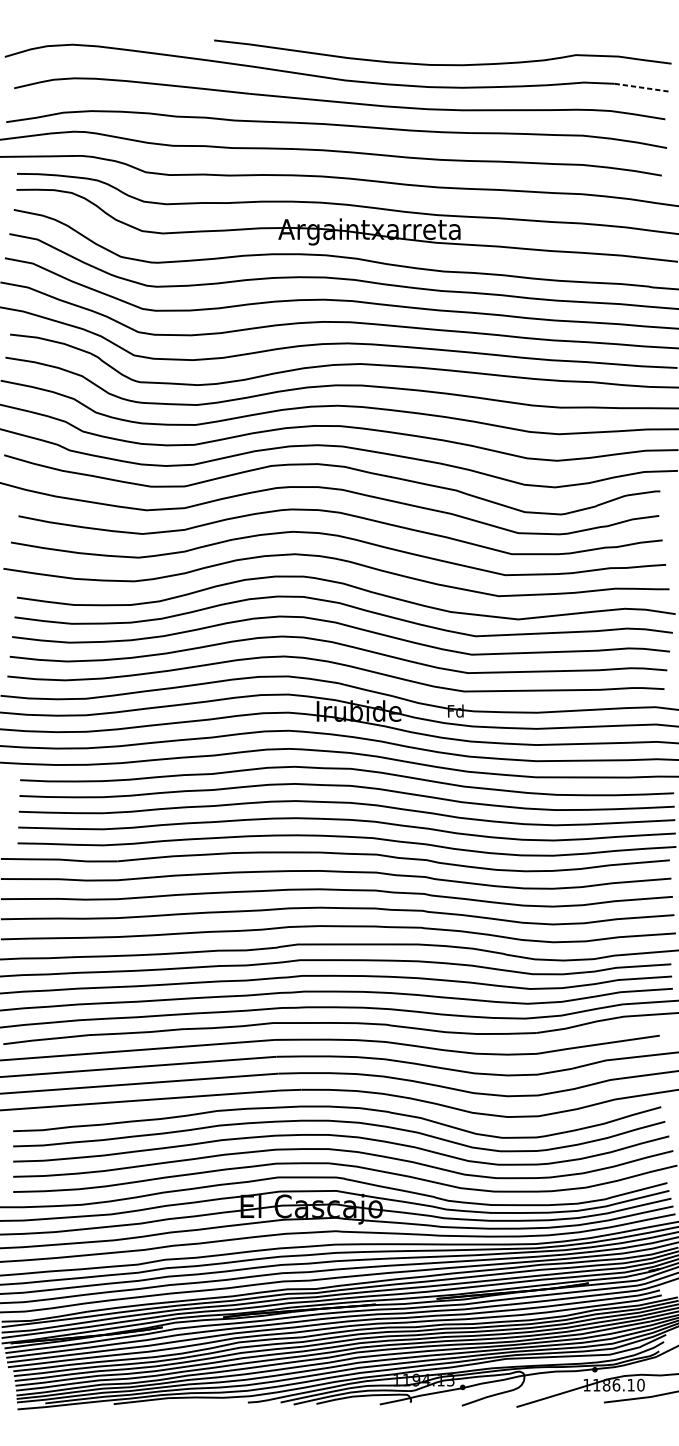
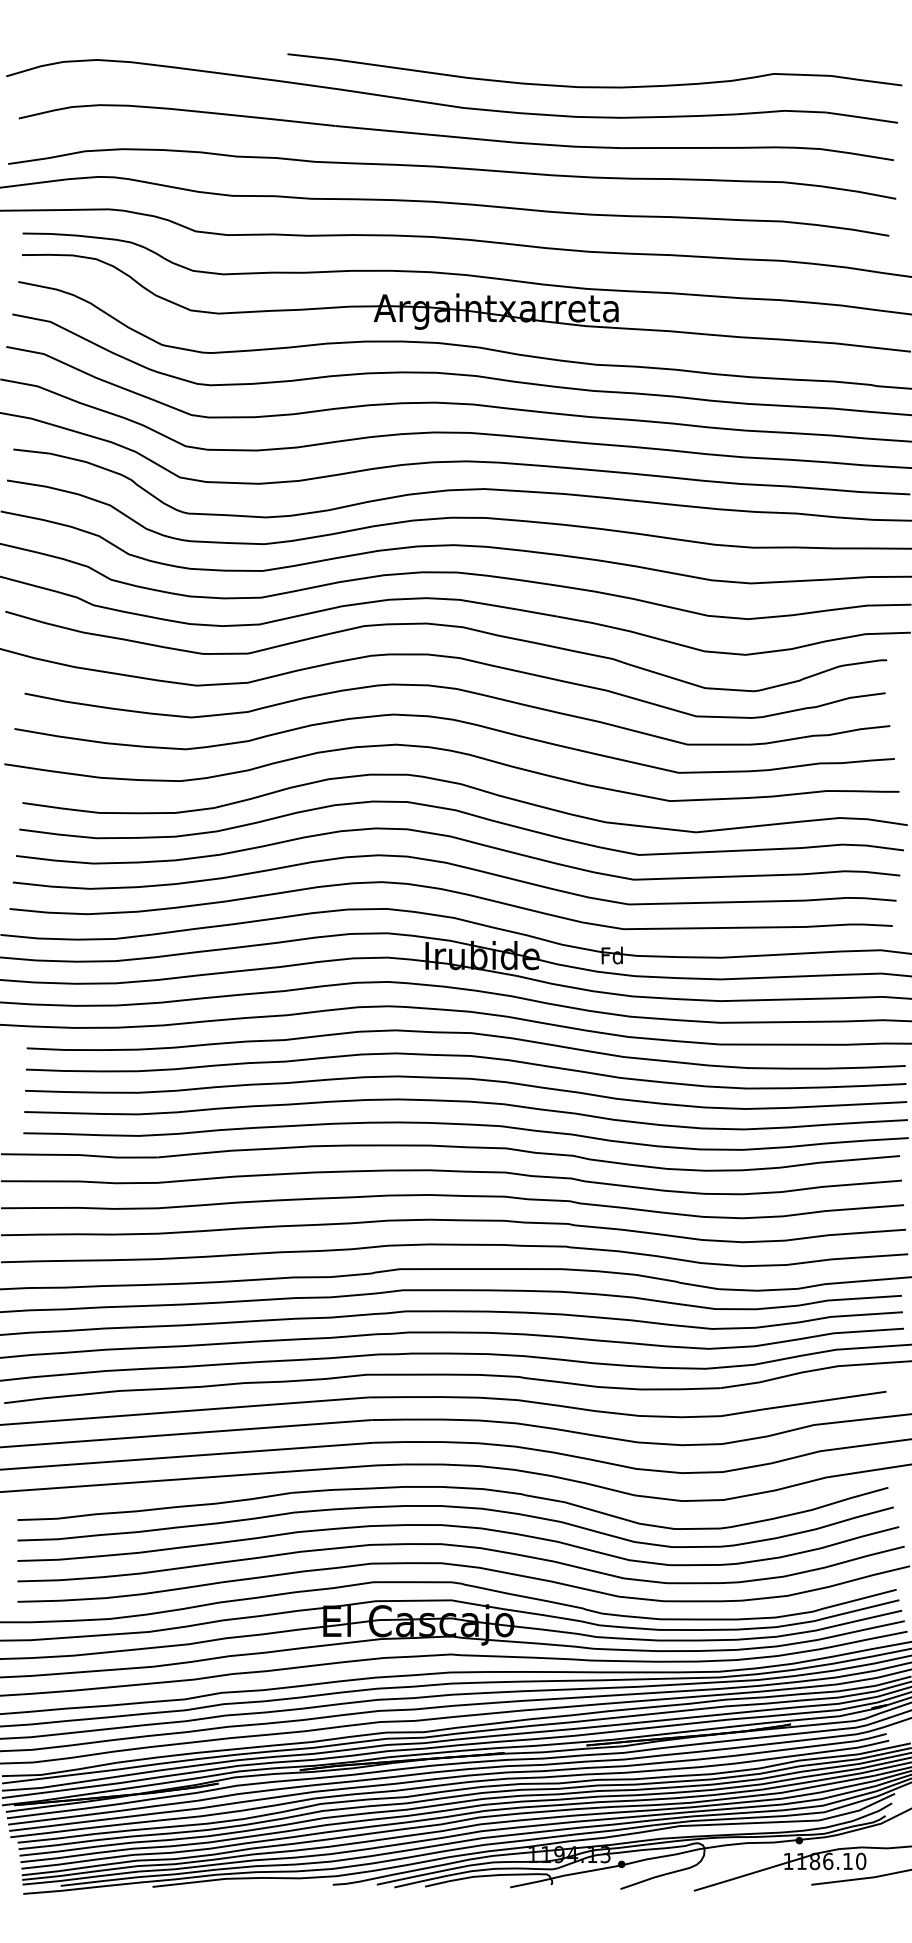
line: (641, 87) -> (861, 117), dashed -> solid

